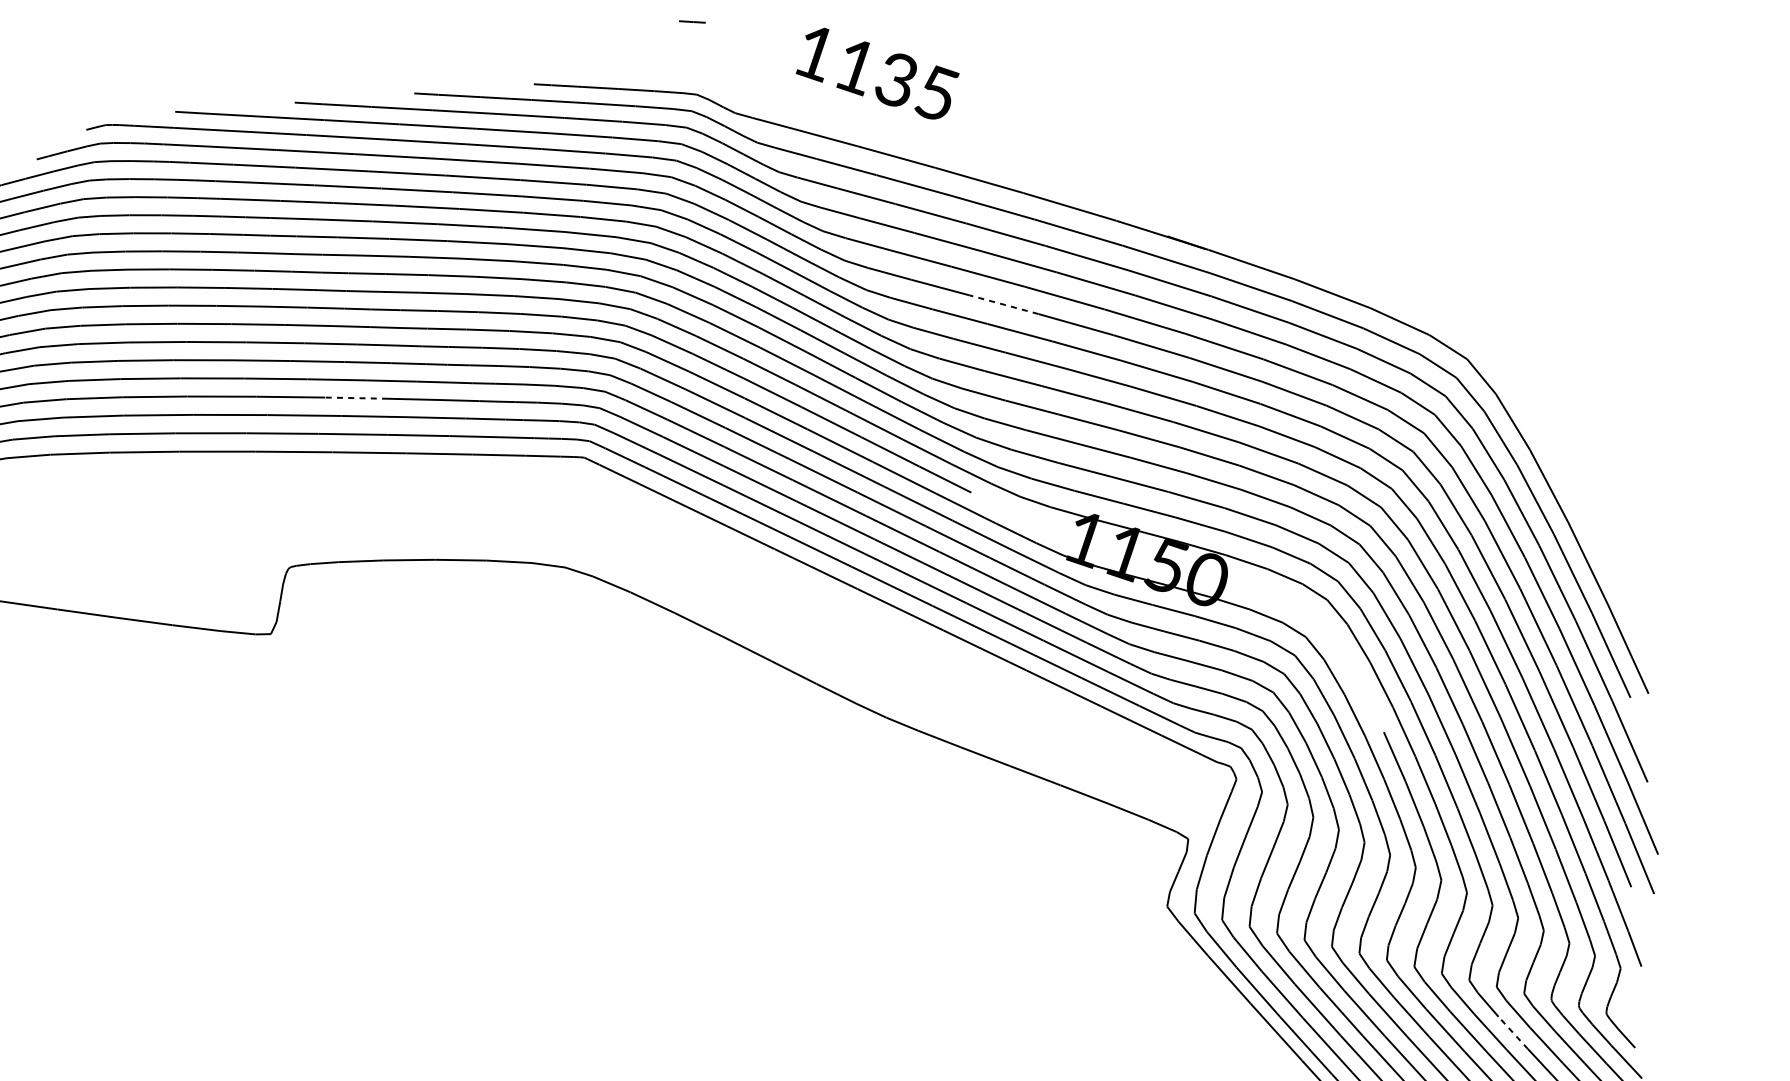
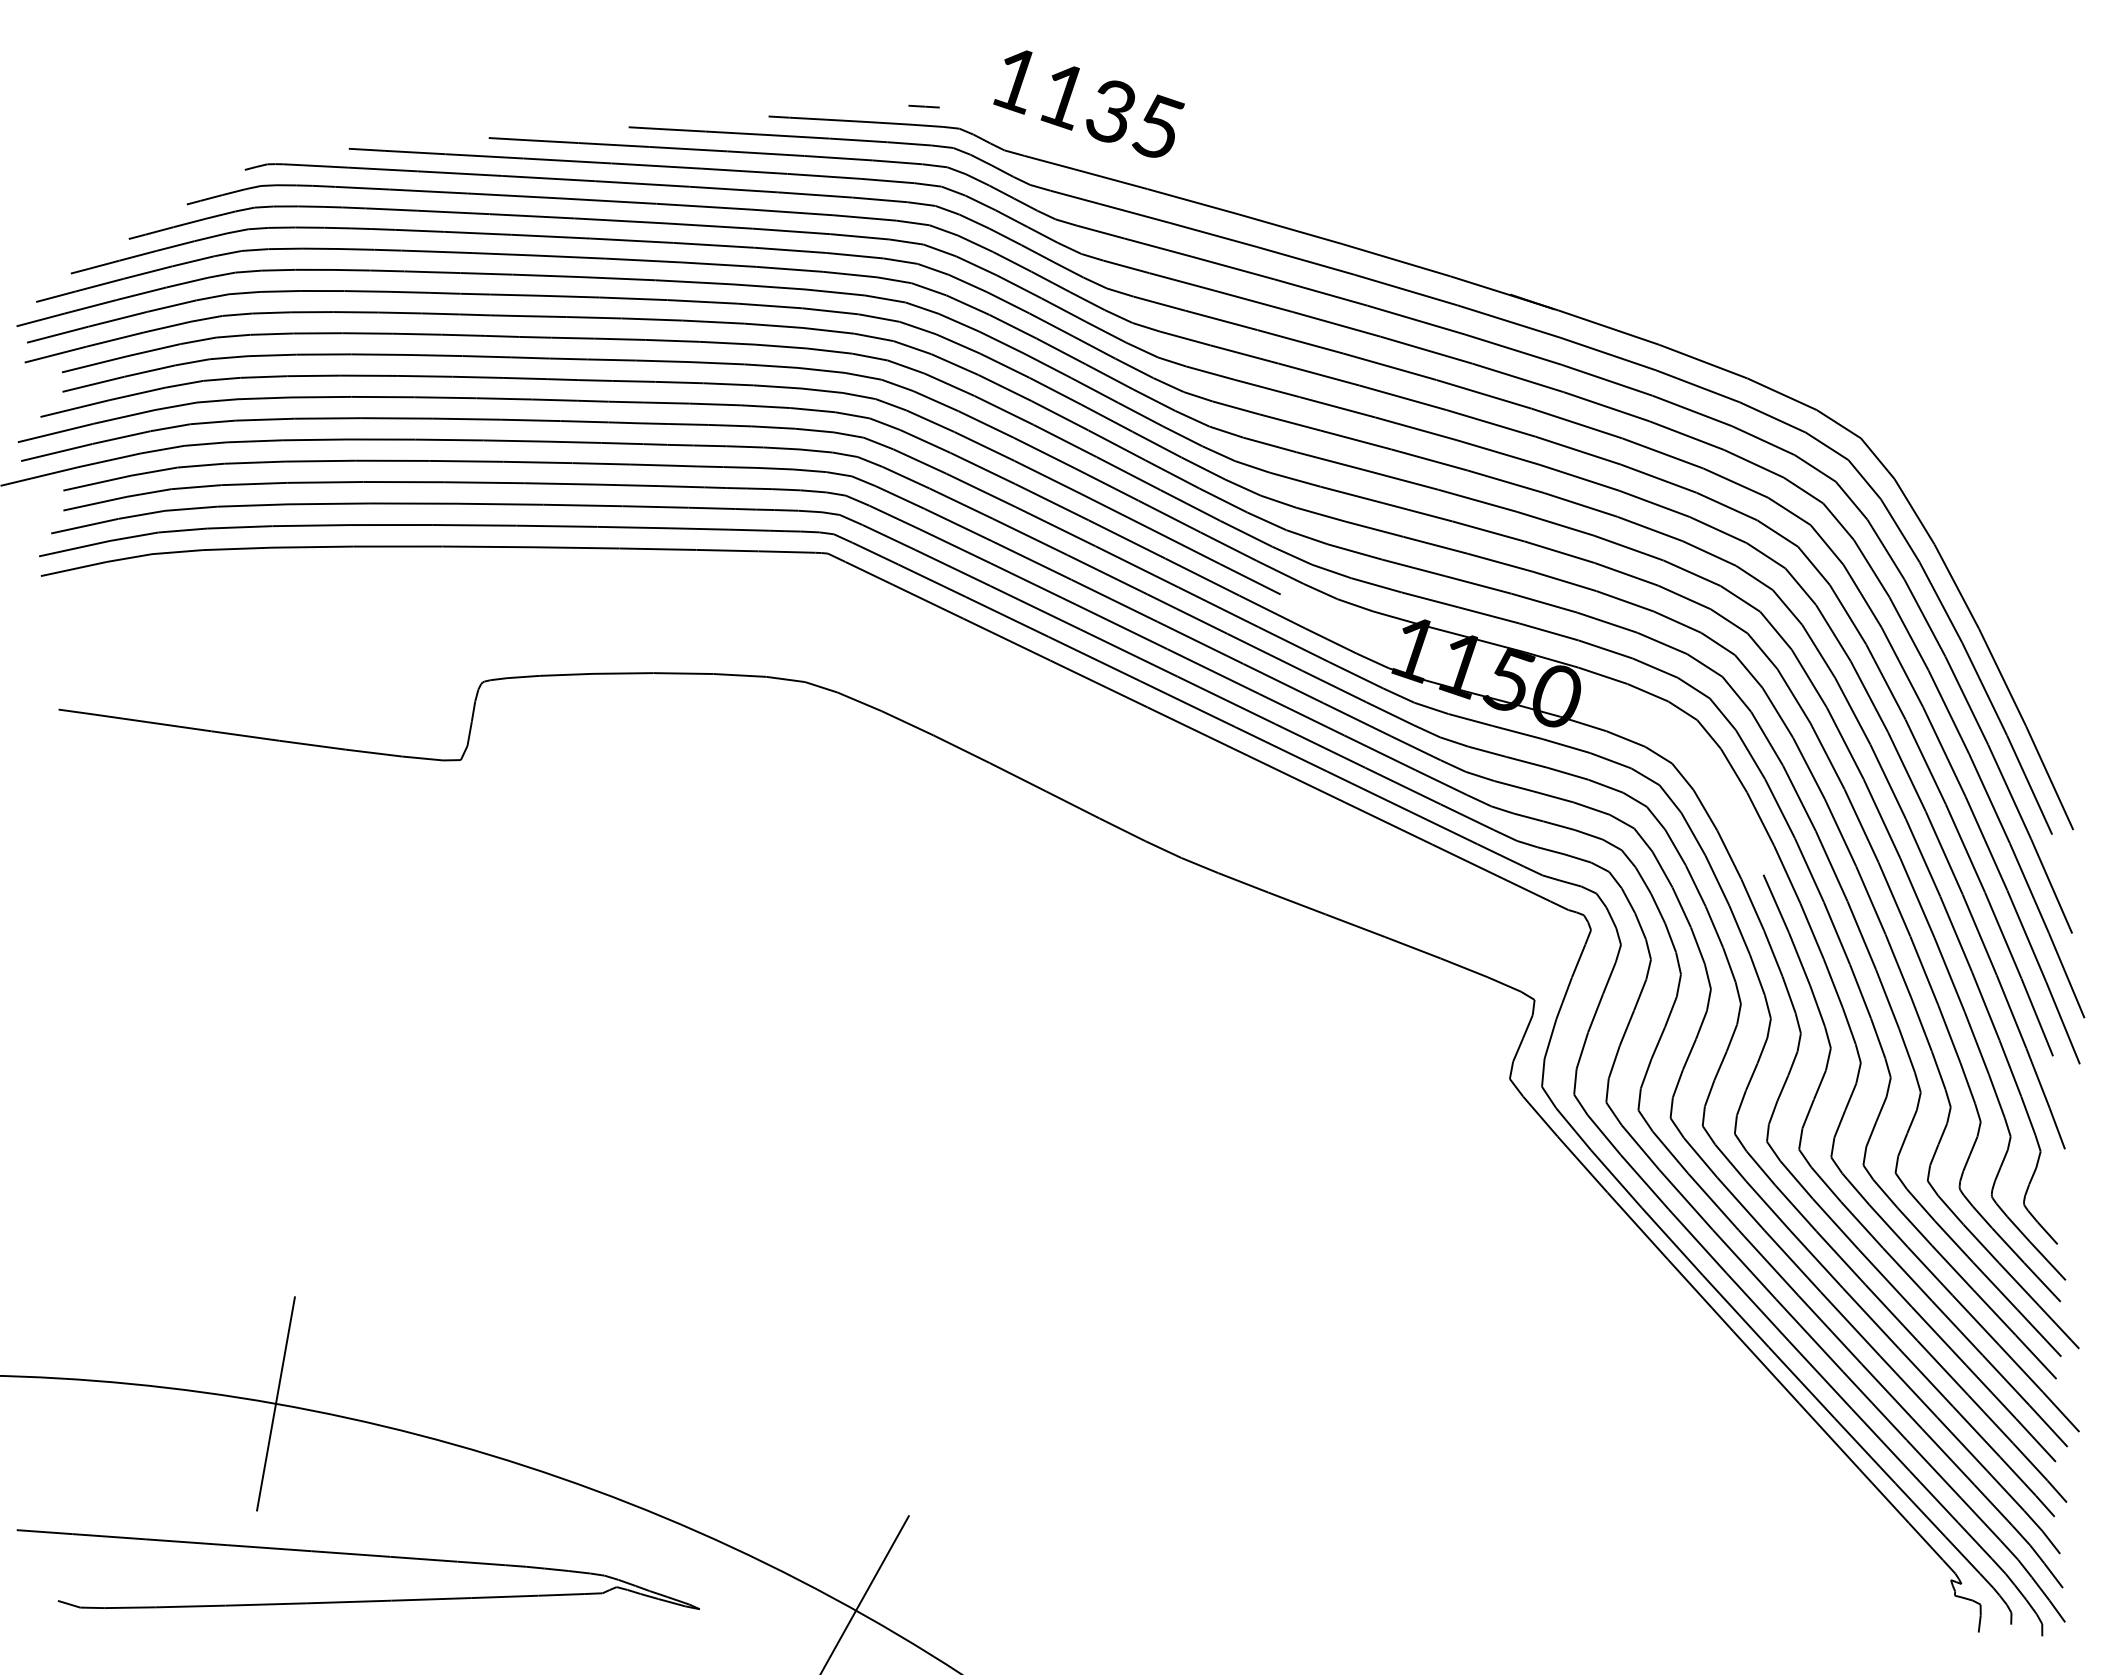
line: (691, 21) -> (923, 106), moved
text: (877, 73) -> (1088, 103), moved
line: (1003, 304) -> (1318, 374), dashed -> solid
line: (356, 397) -> (561, 483), dashed -> solid
line: (1512, 1032) -> (1914, 1226), dashed -> solid

